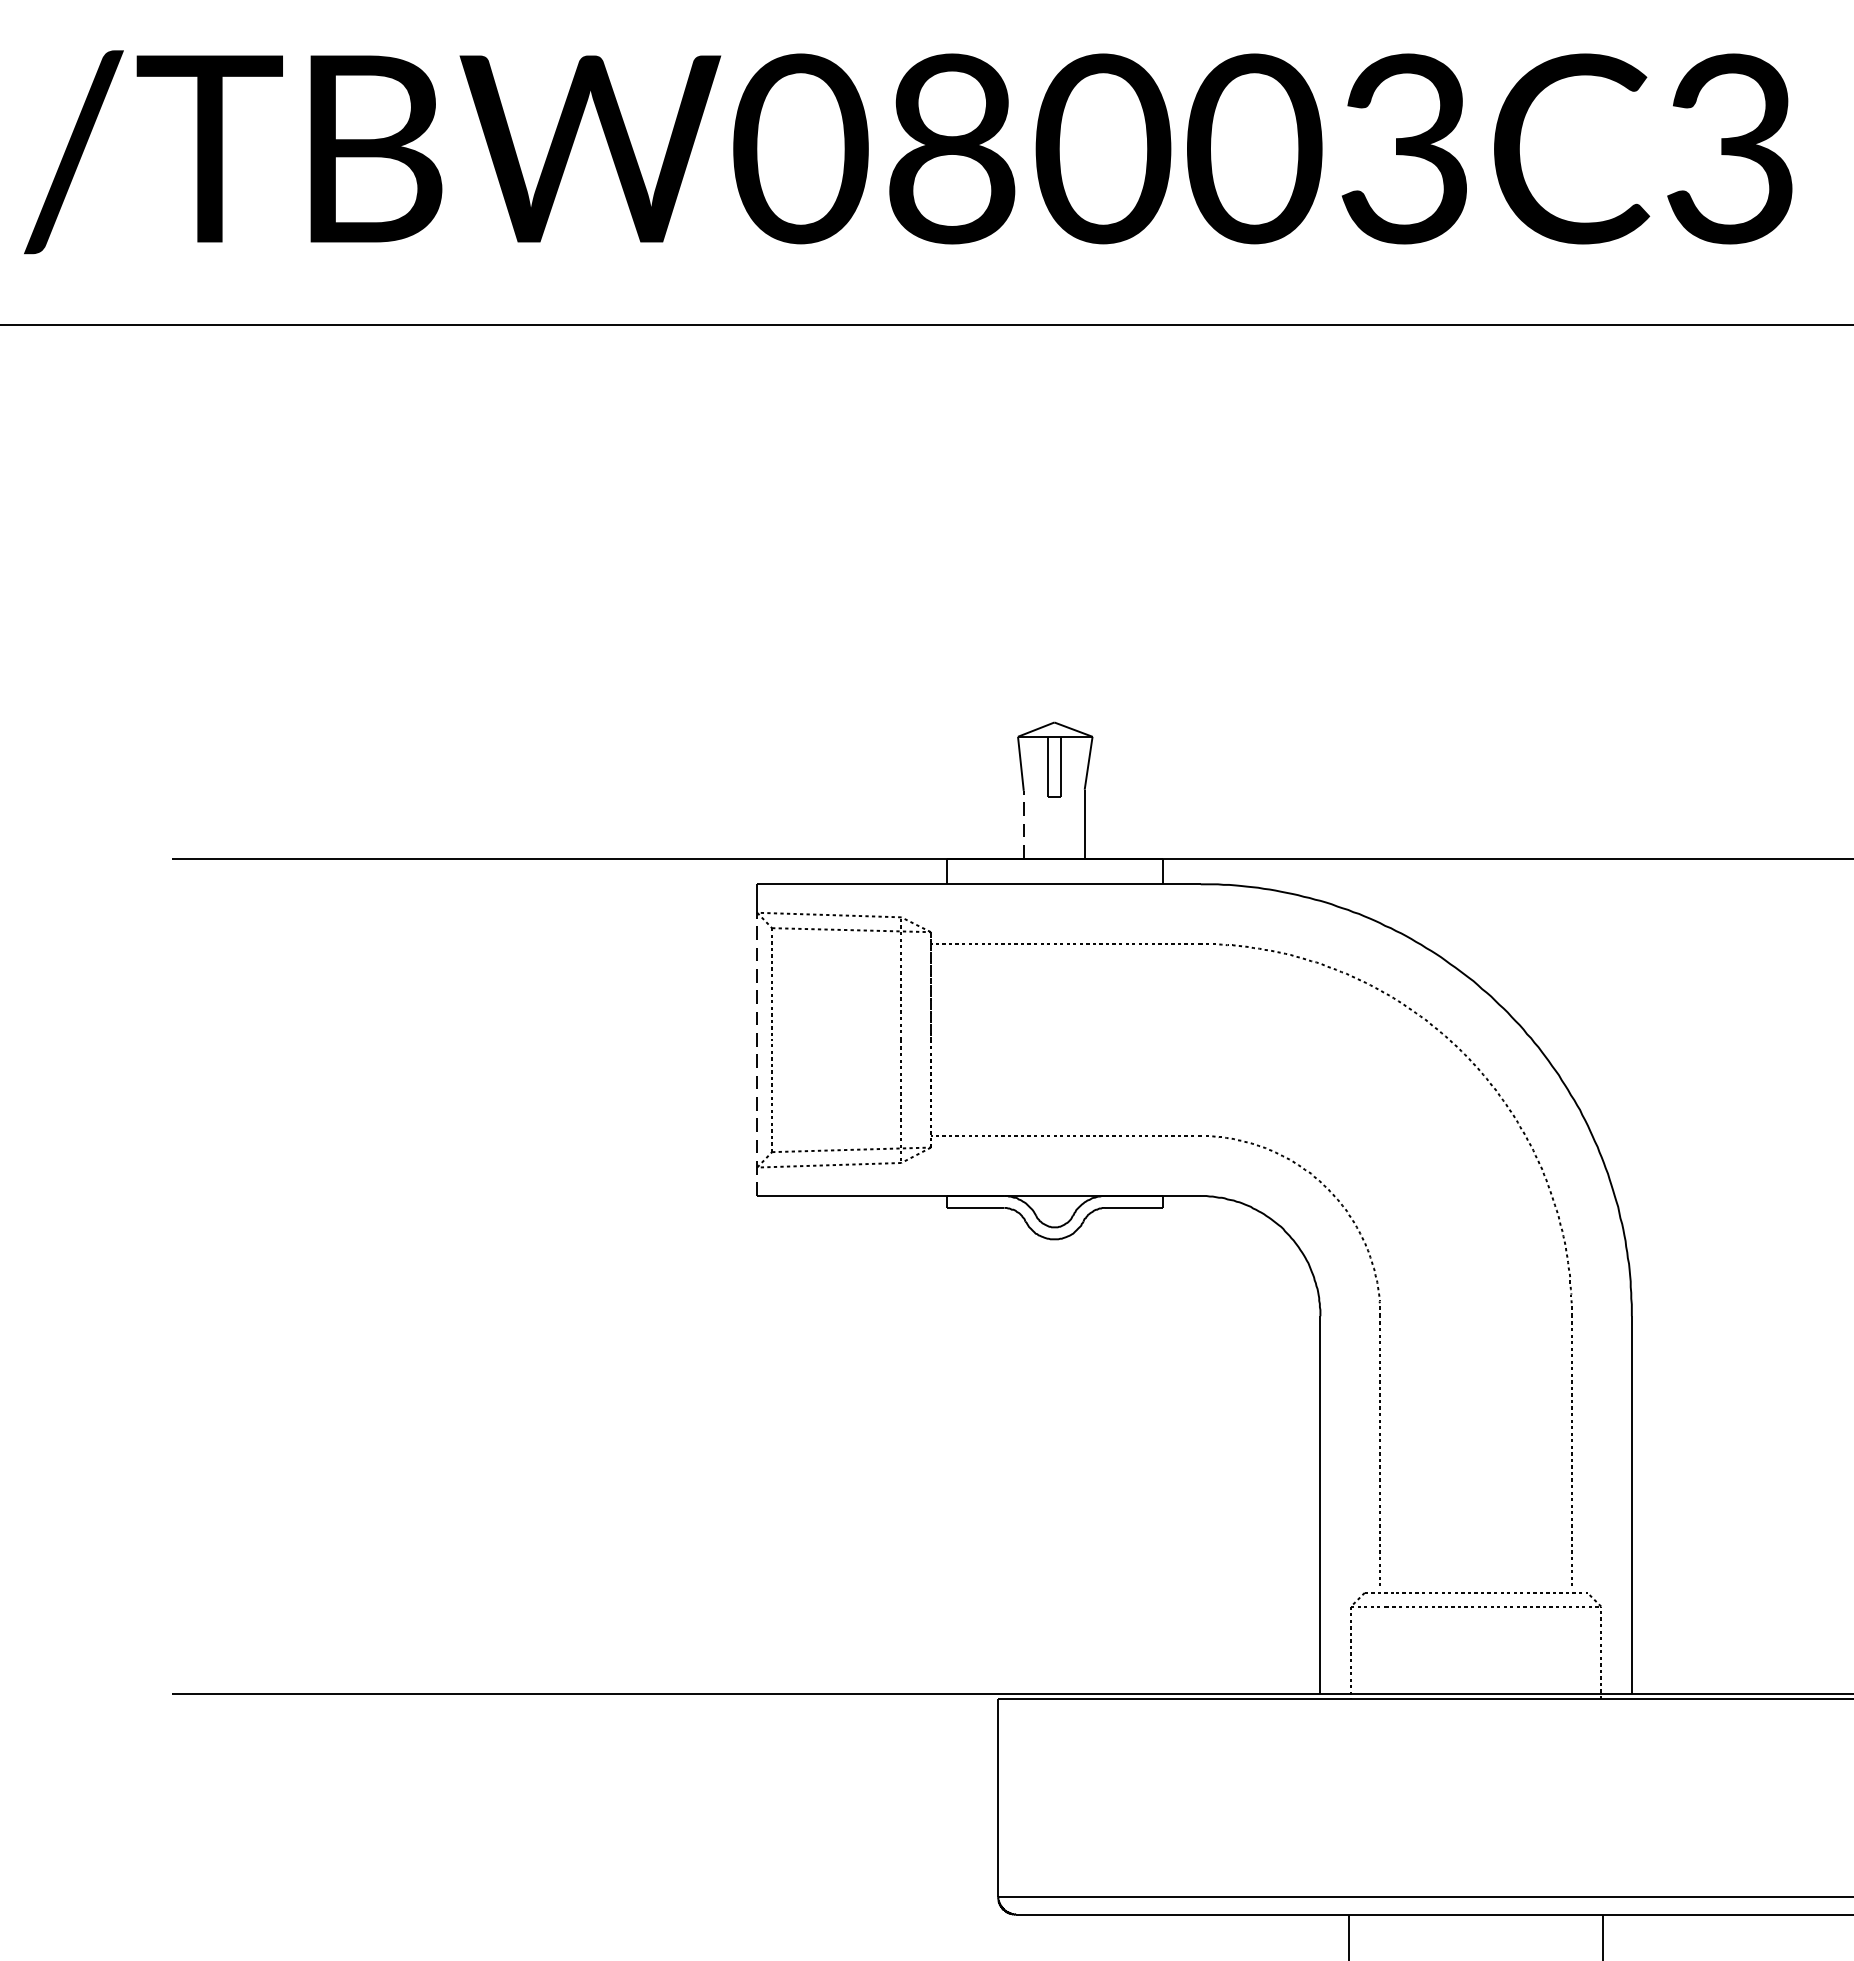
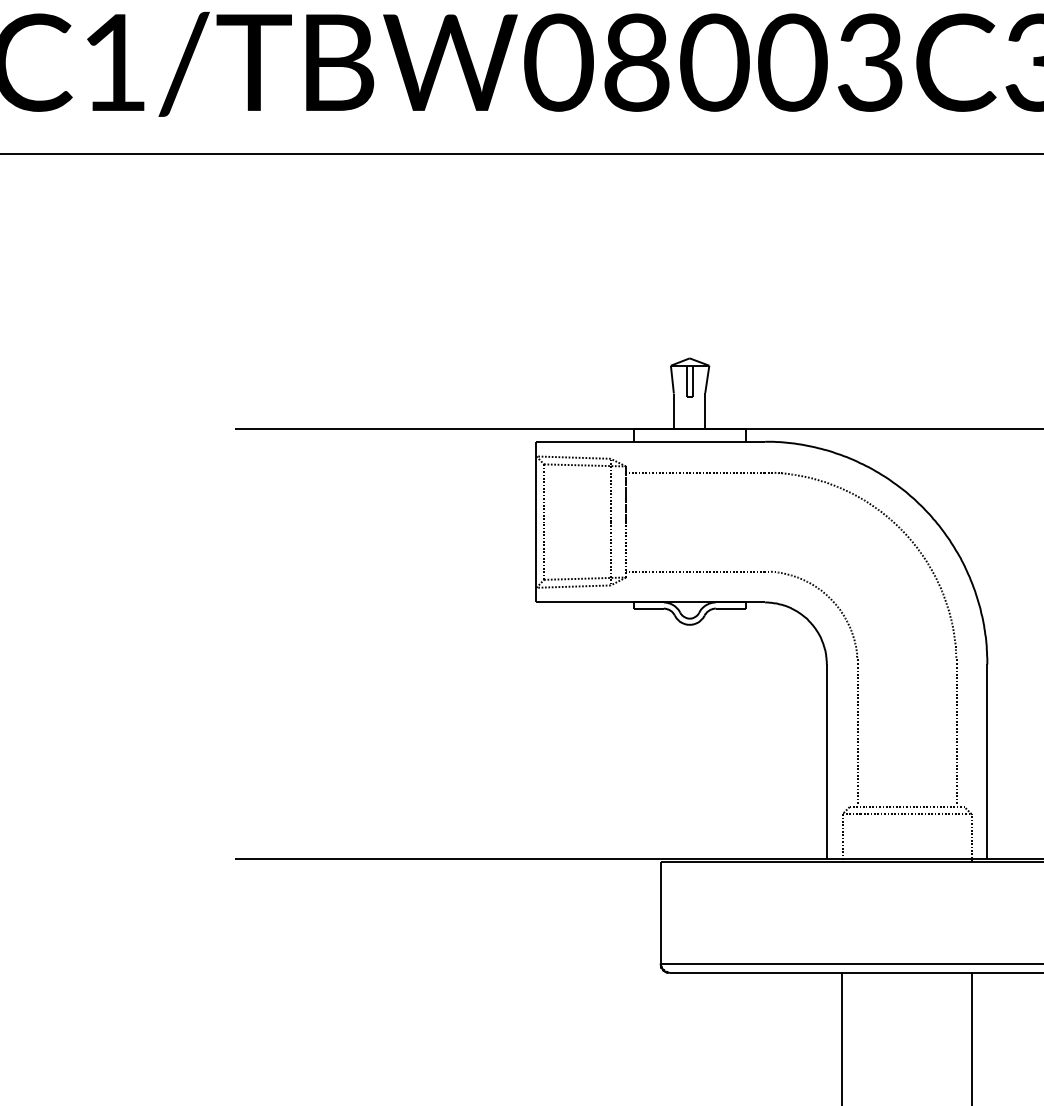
line: (1023, 823) -> (673, 410), dashed -> solid
line: (757, 1054) -> (536, 529), dashed -> solid

